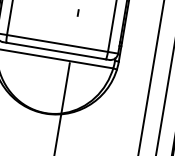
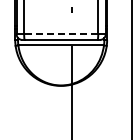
line: (56, 43) -> (60, 34), solid -> dashed

